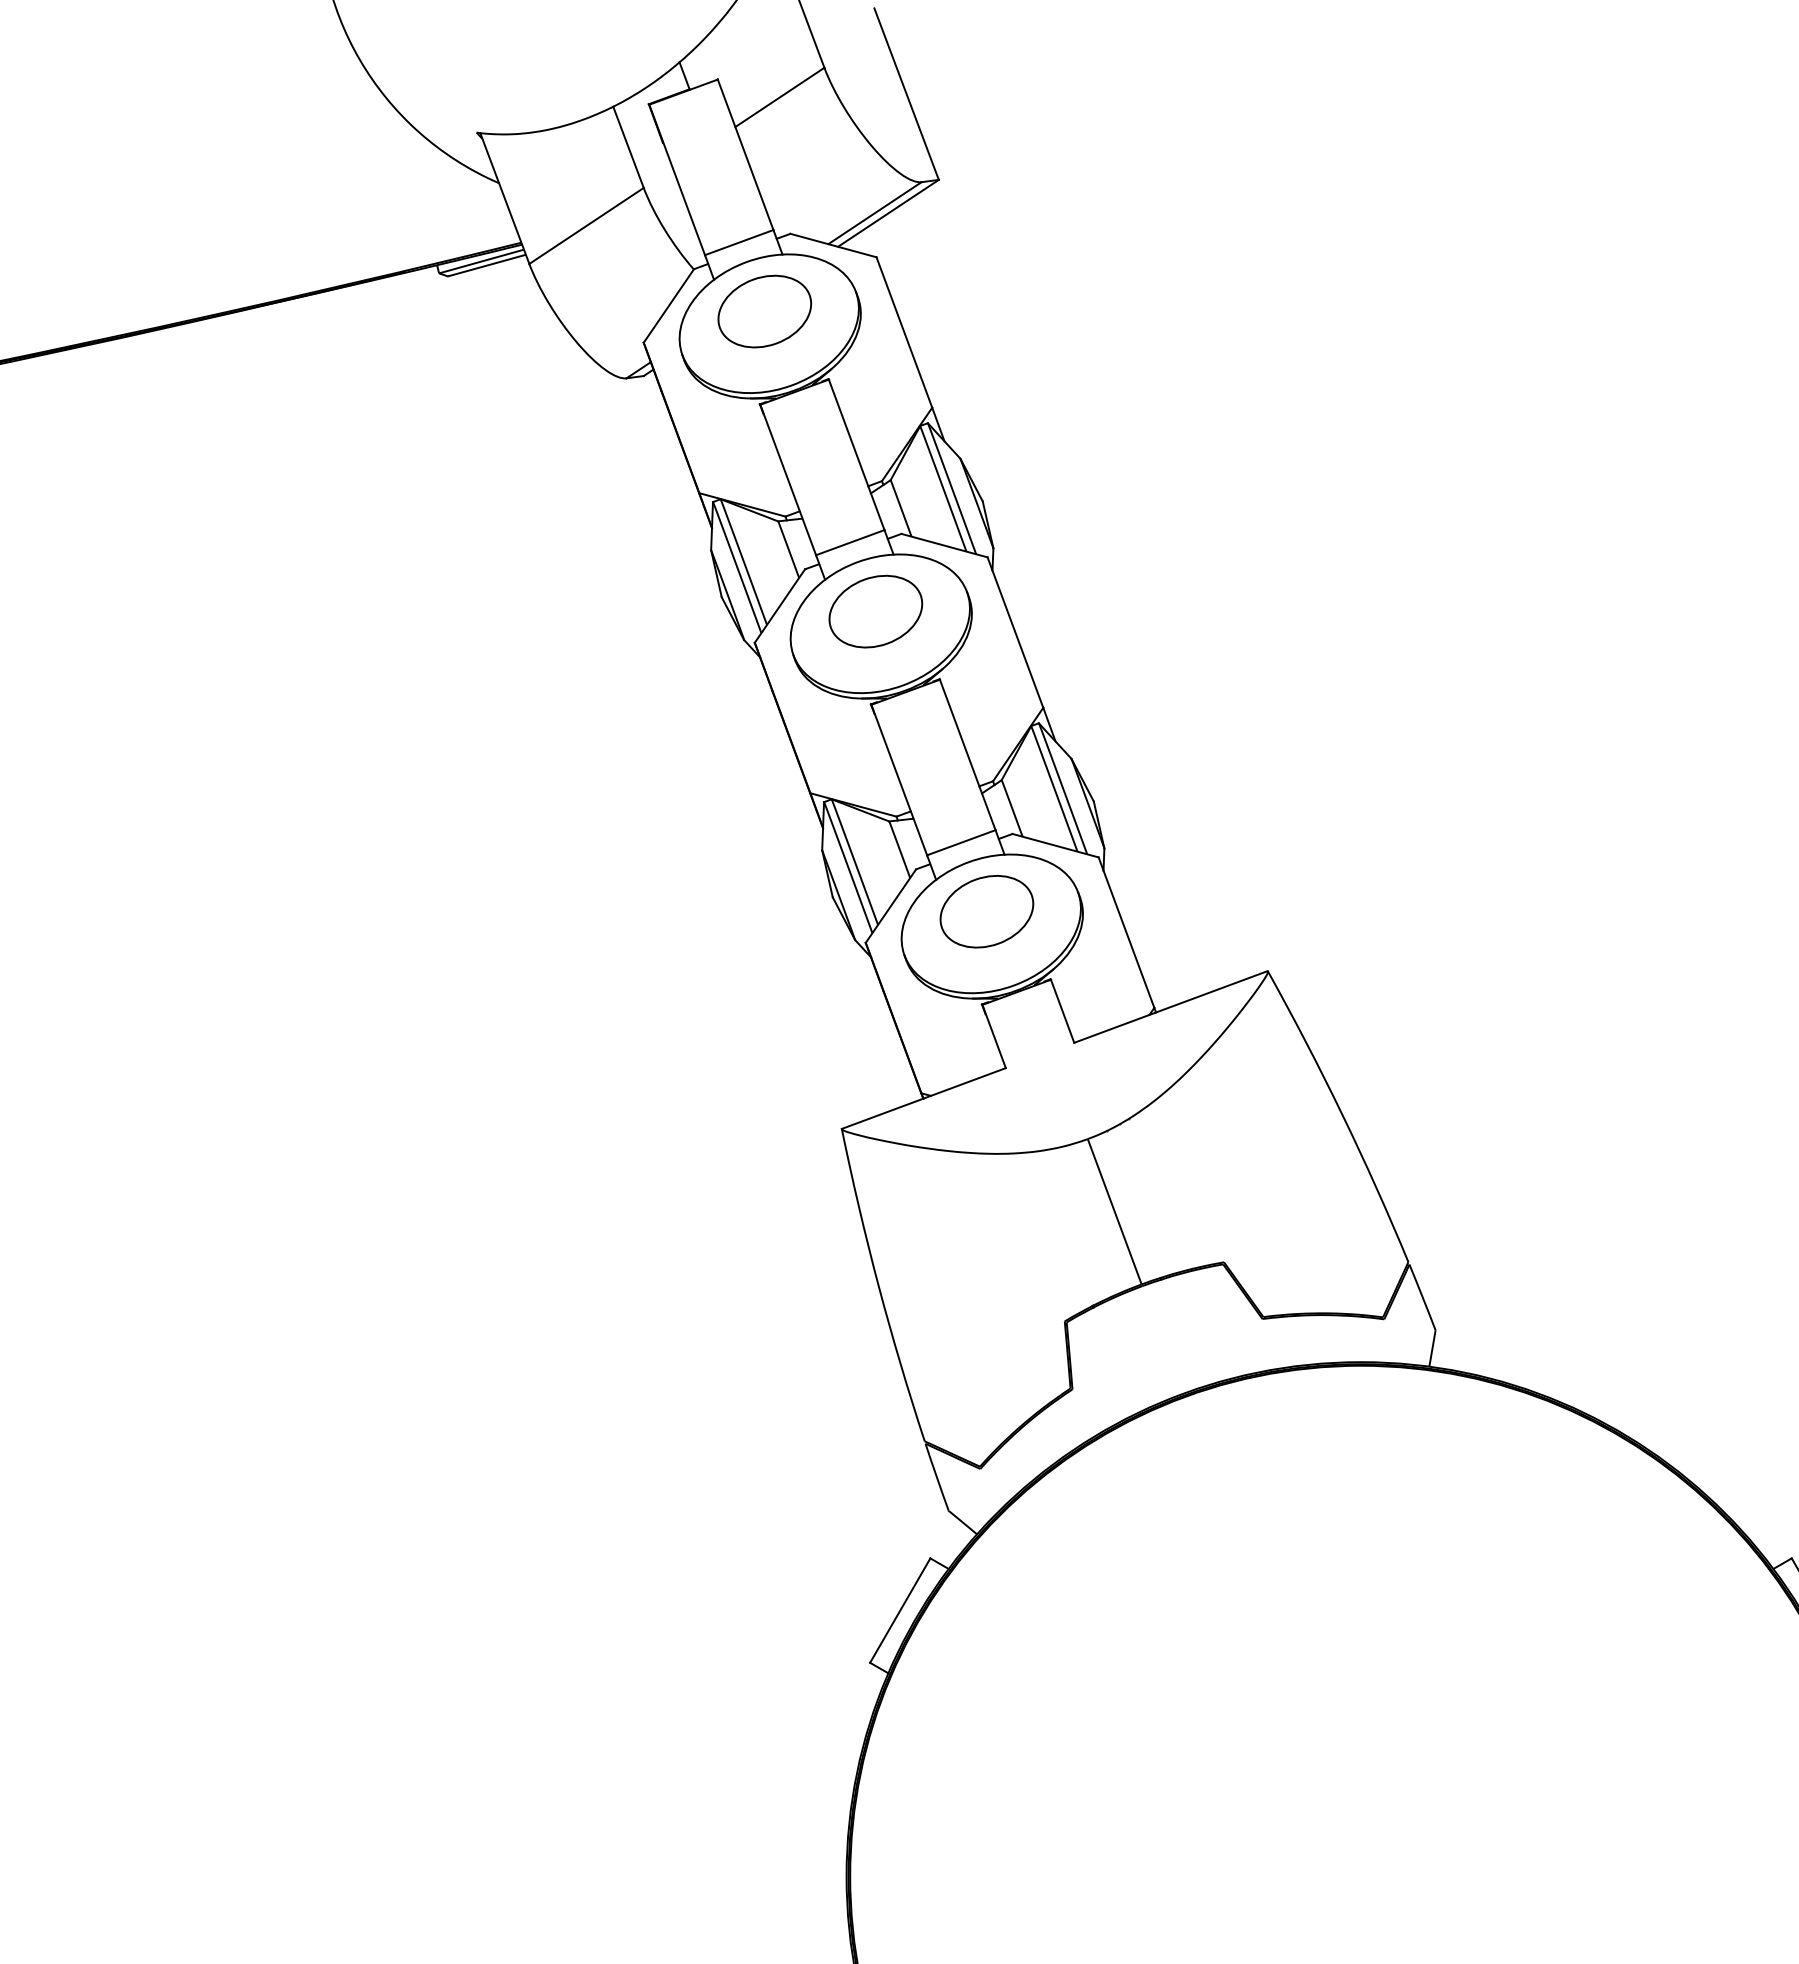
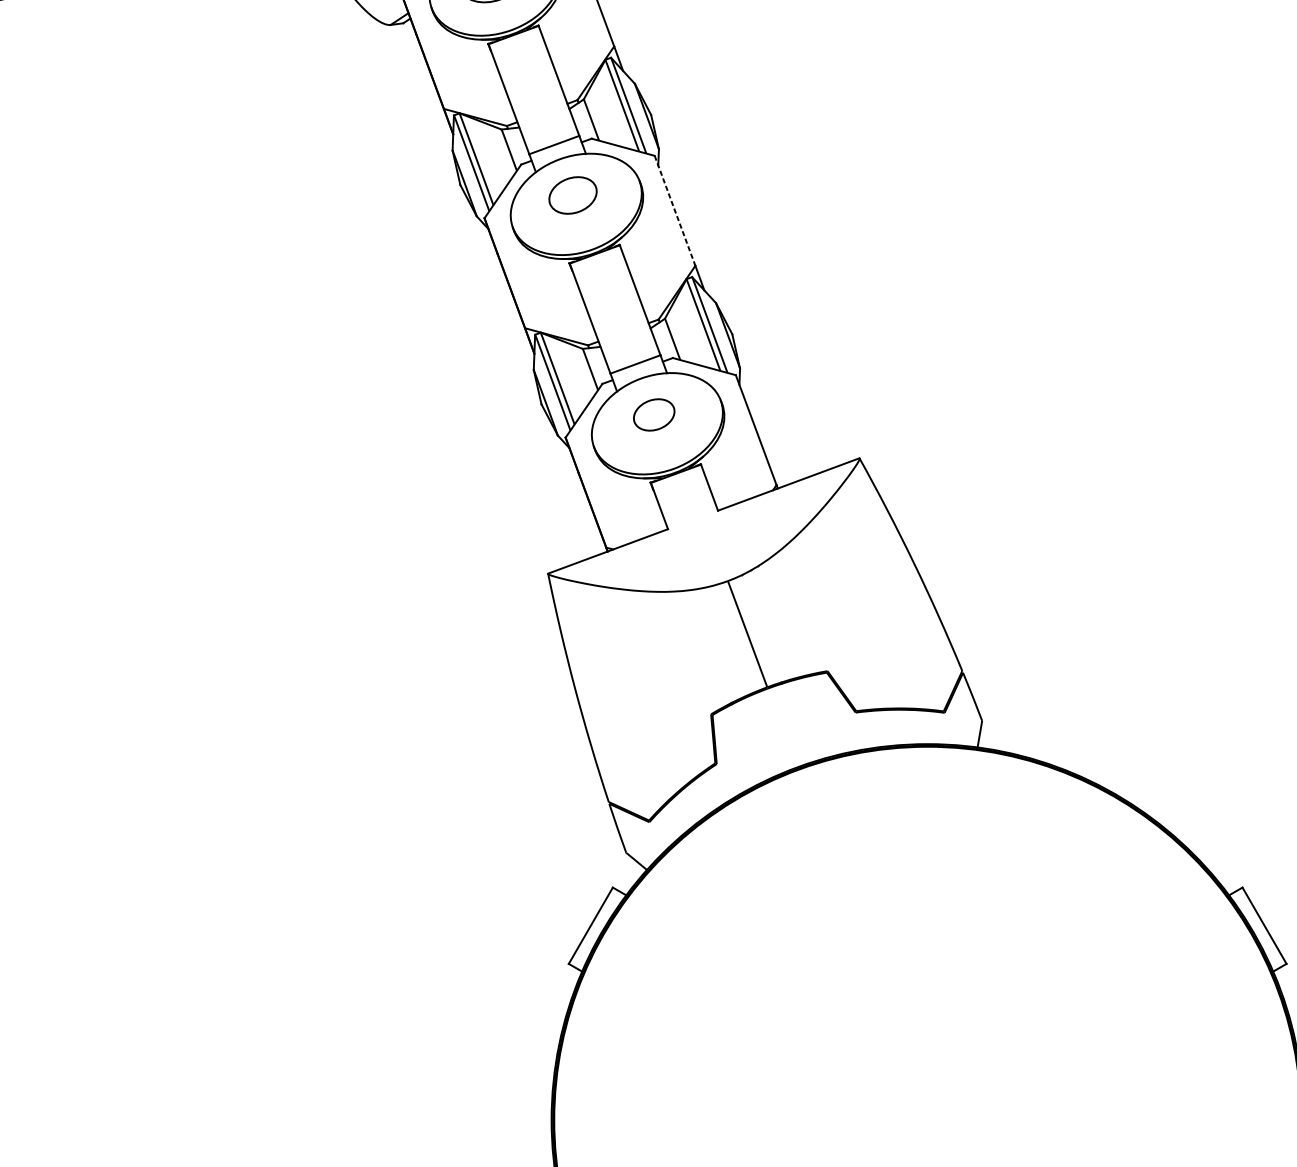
part: (875, 611) -> (572, 195), size x0.7
line: (1015, 633) -> (675, 211), solid -> dashed
part: (986, 911) -> (653, 414), size x0.6

